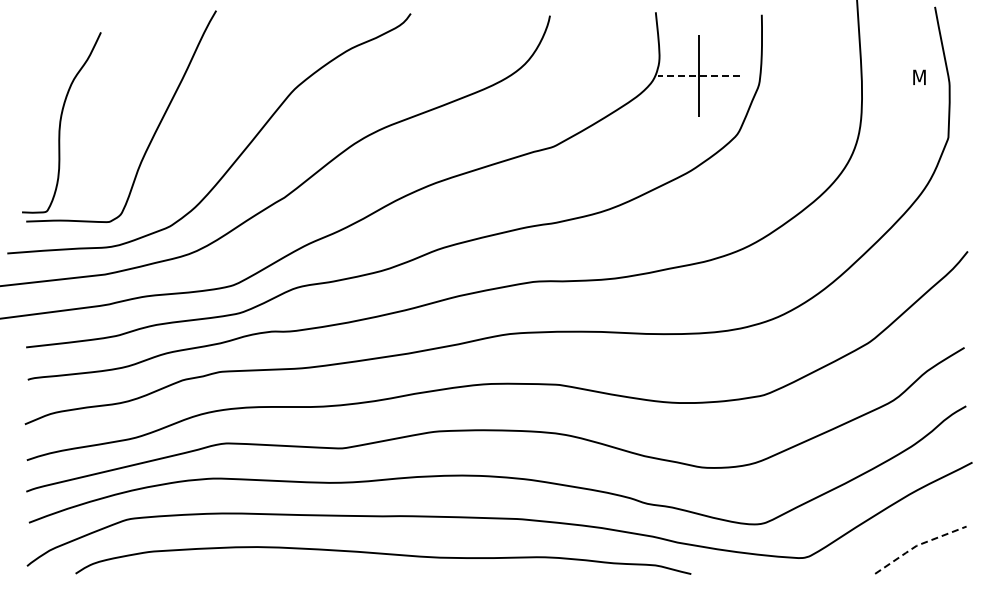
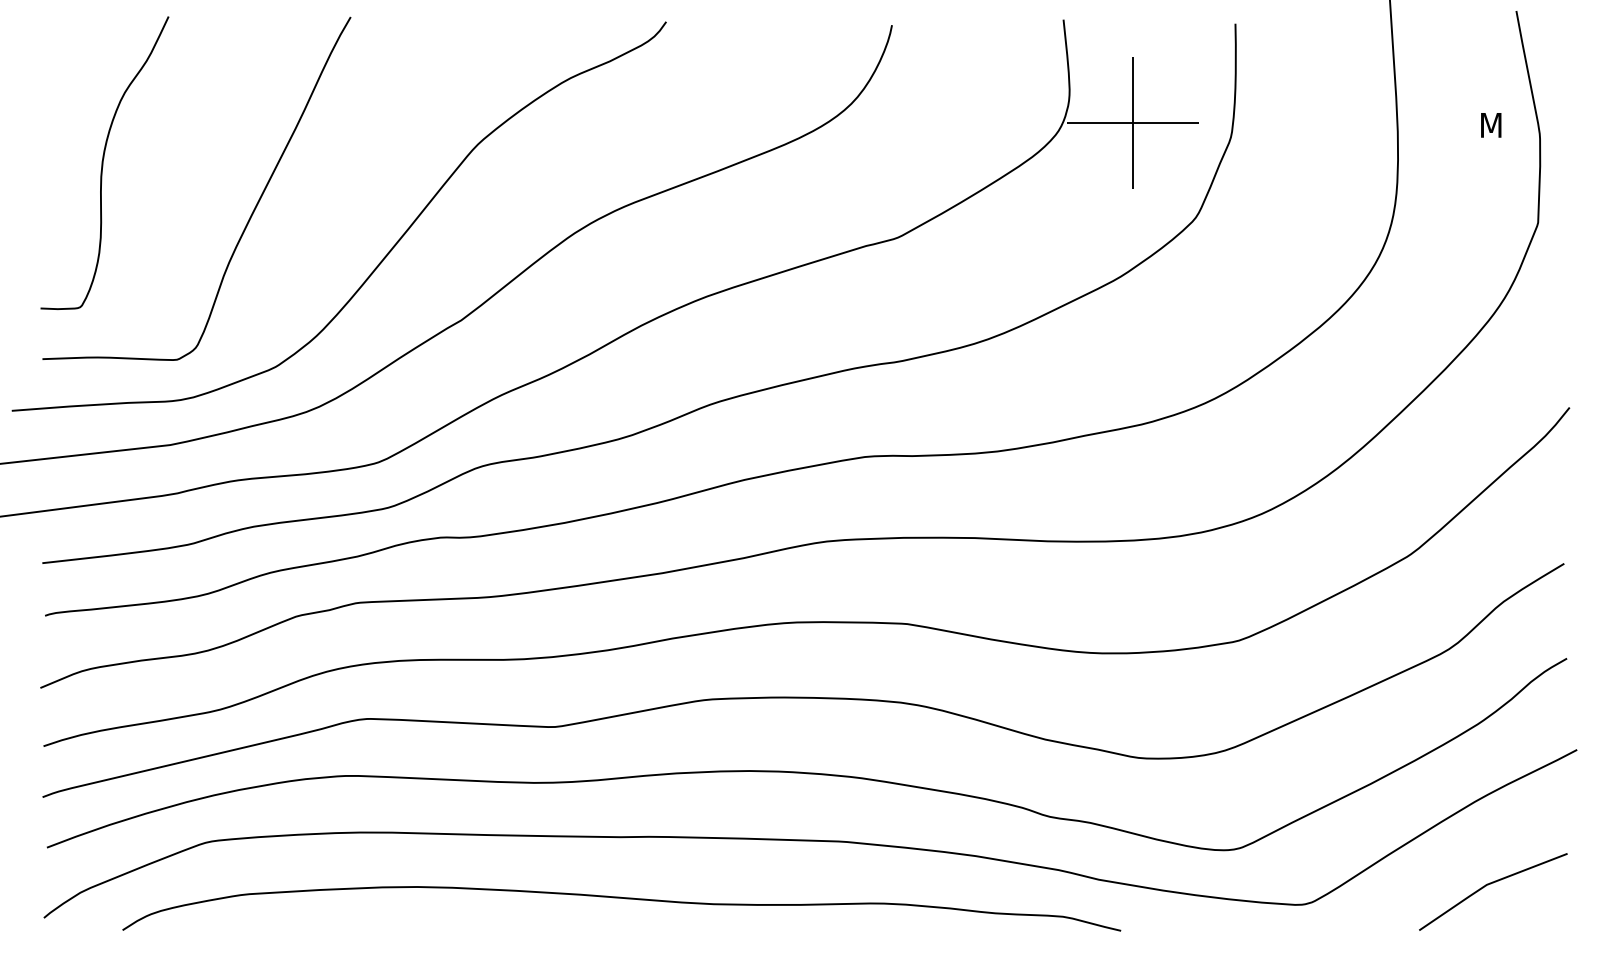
line: (698, 76) -> (1132, 123), dashed -> solid
curve: (61, 122) -> (104, 162), moved
line: (917, 545) -> (1487, 884), dashed -> solid

